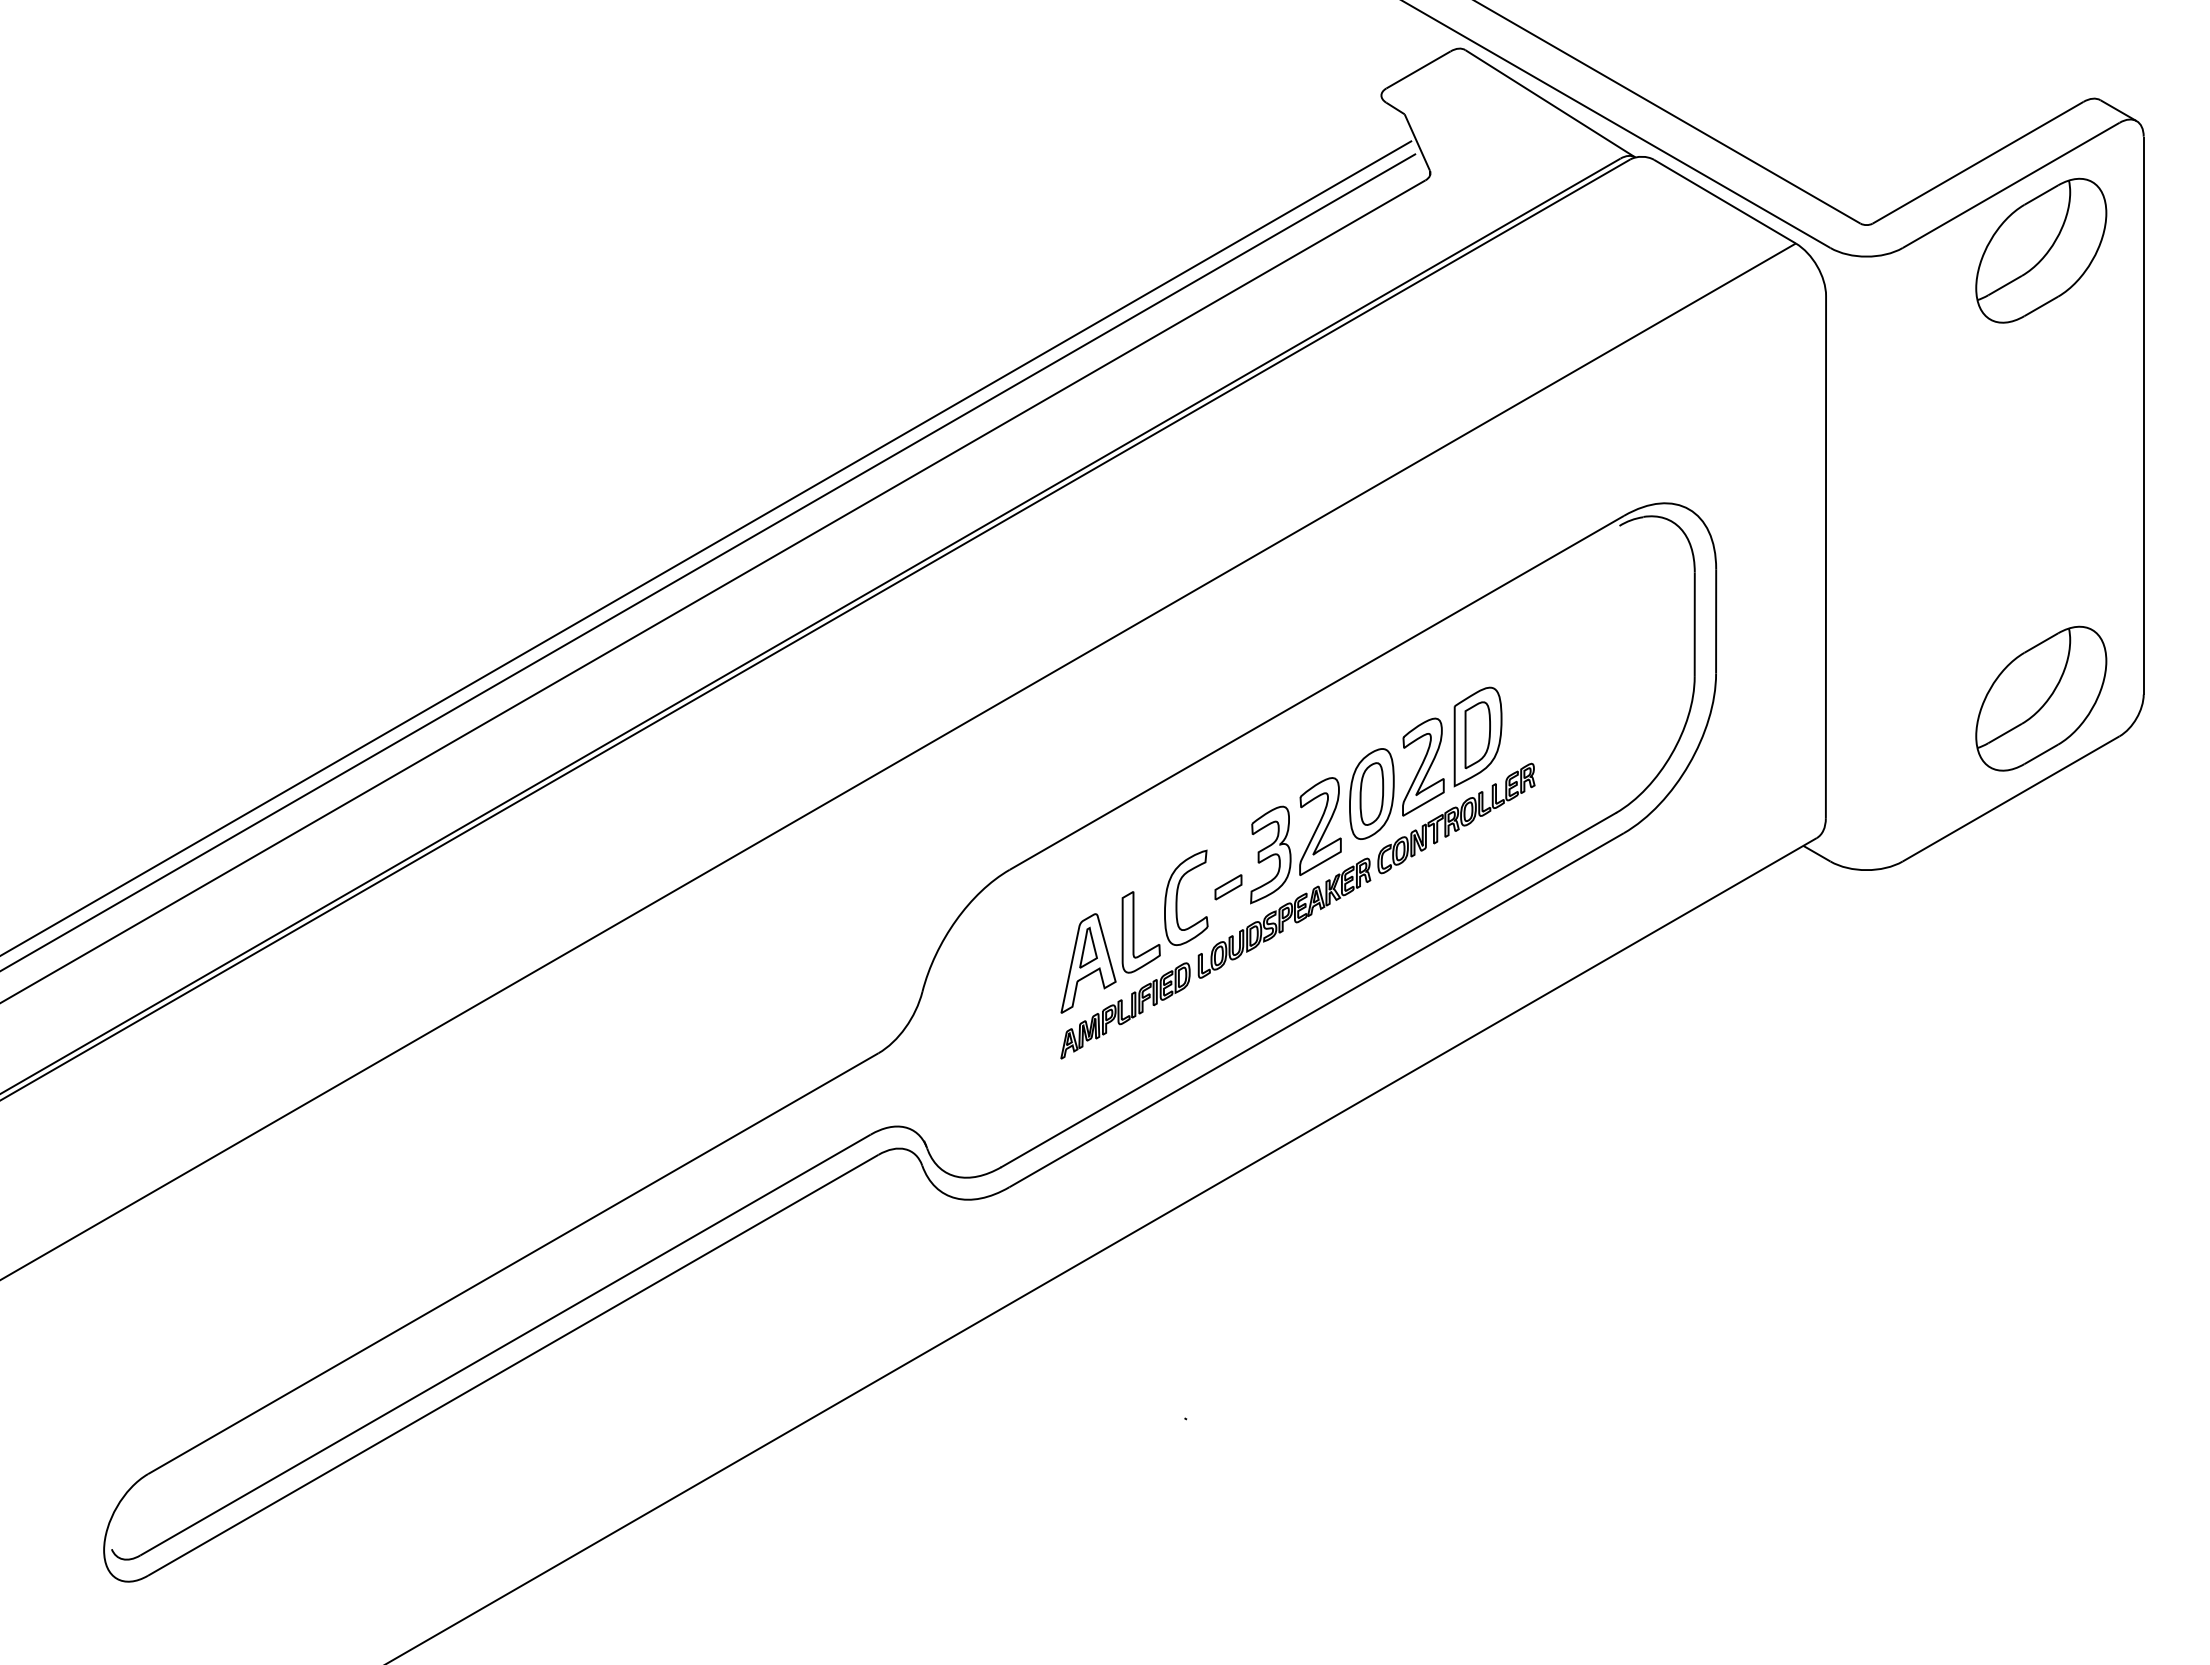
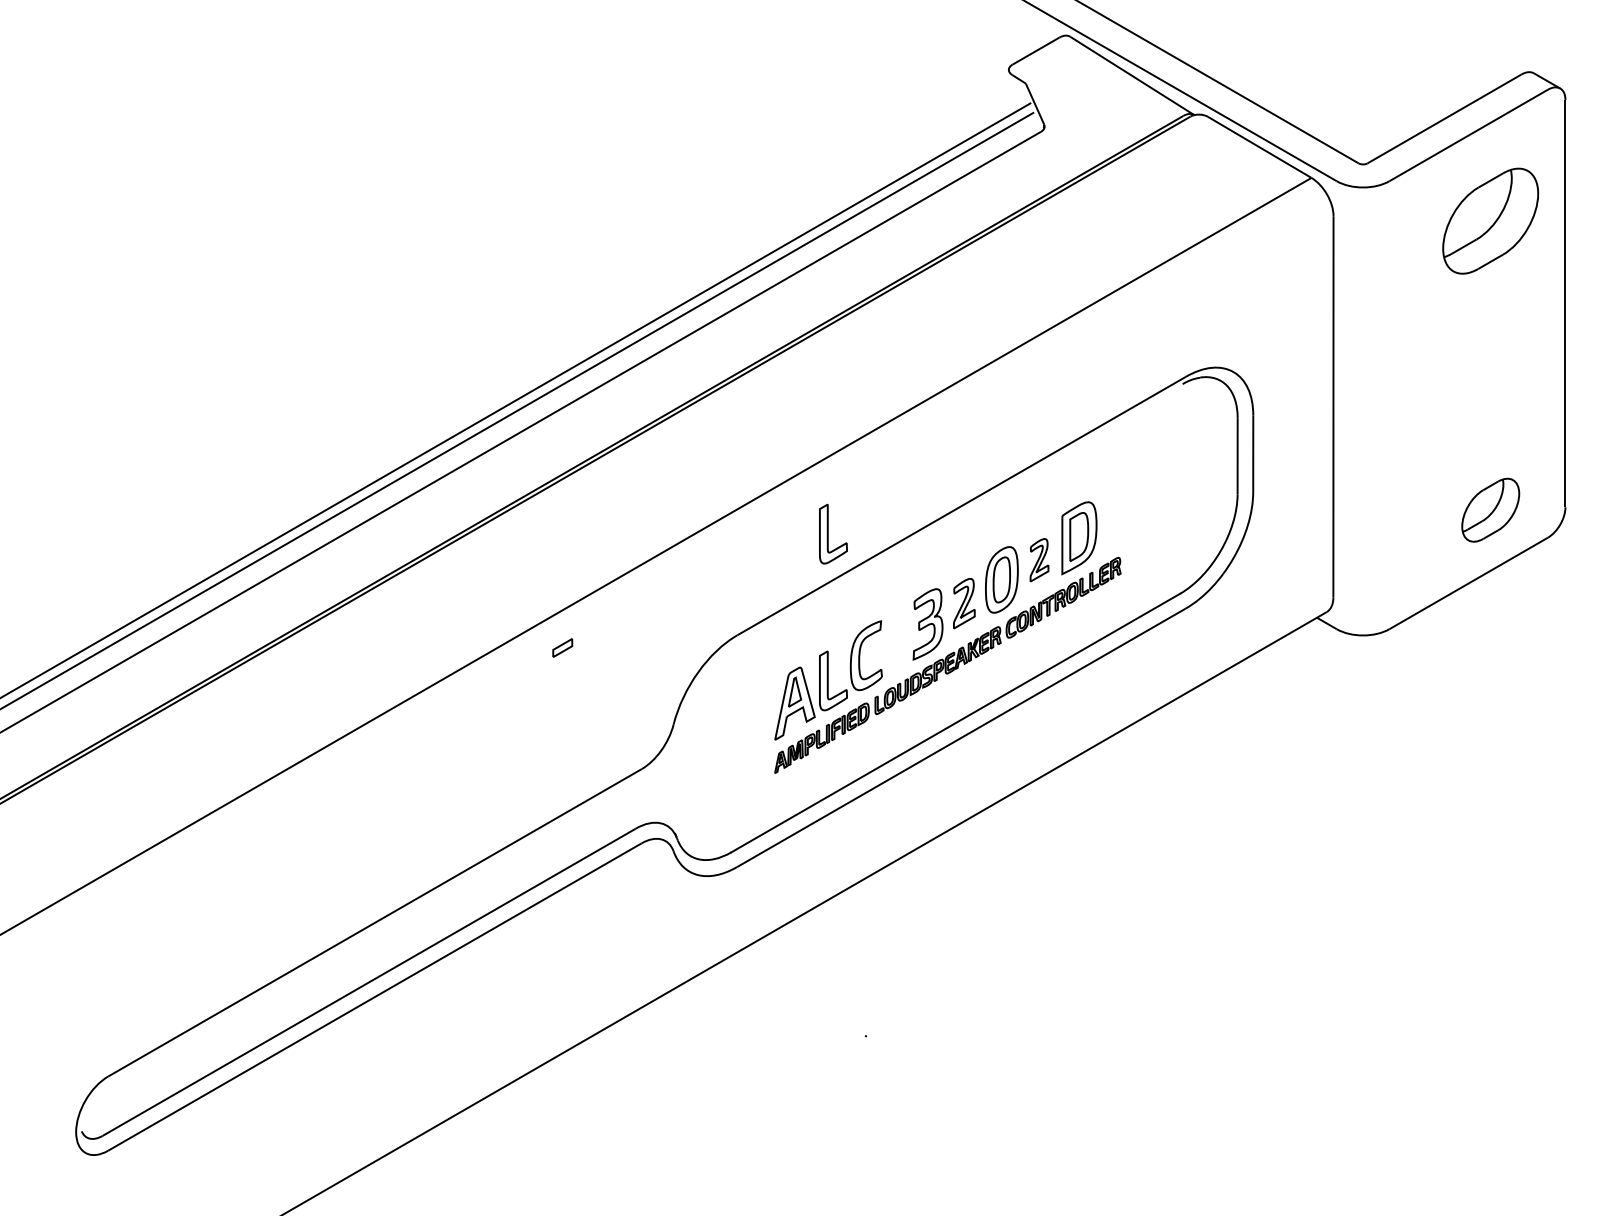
part: (2041, 250) -> (1490, 220), moved
part: (2041, 698) -> (1490, 510), size x0.6
part: (1140, 731) -> (832, 534), added
part: (1423, 766) -> (1039, 559), size x0.6
part: (1320, 826) -> (964, 603), size x0.7
part: (1228, 887) -> (562, 648), moved

